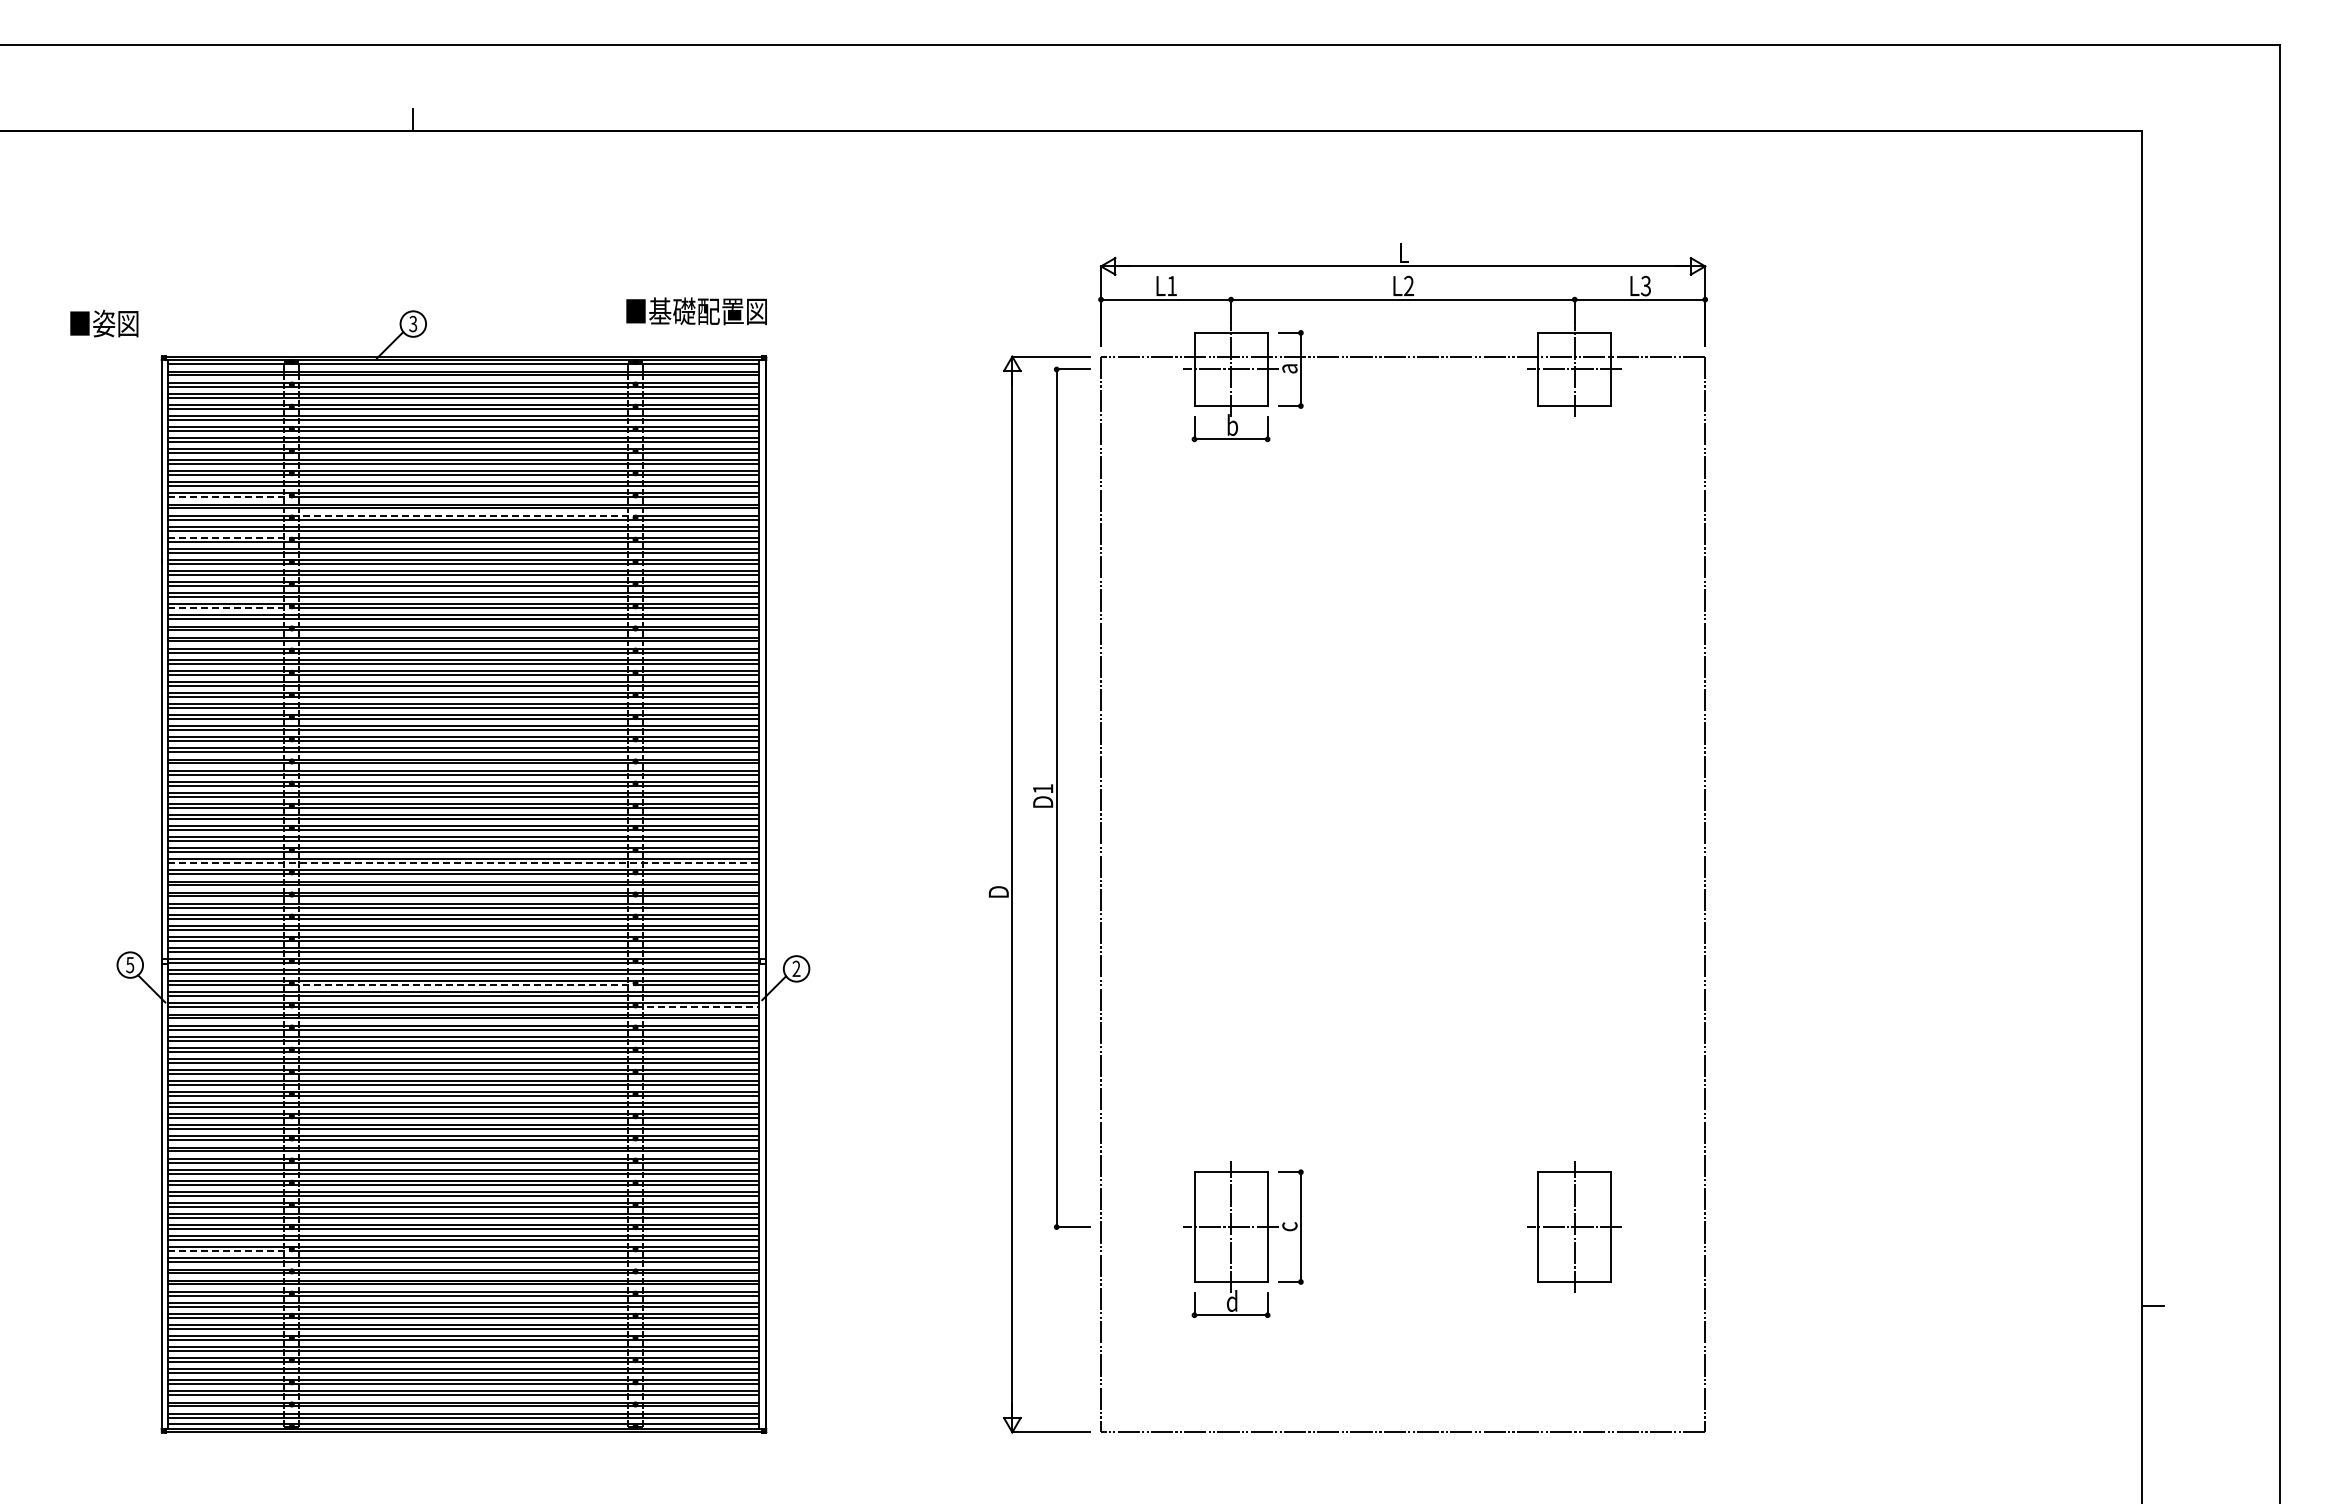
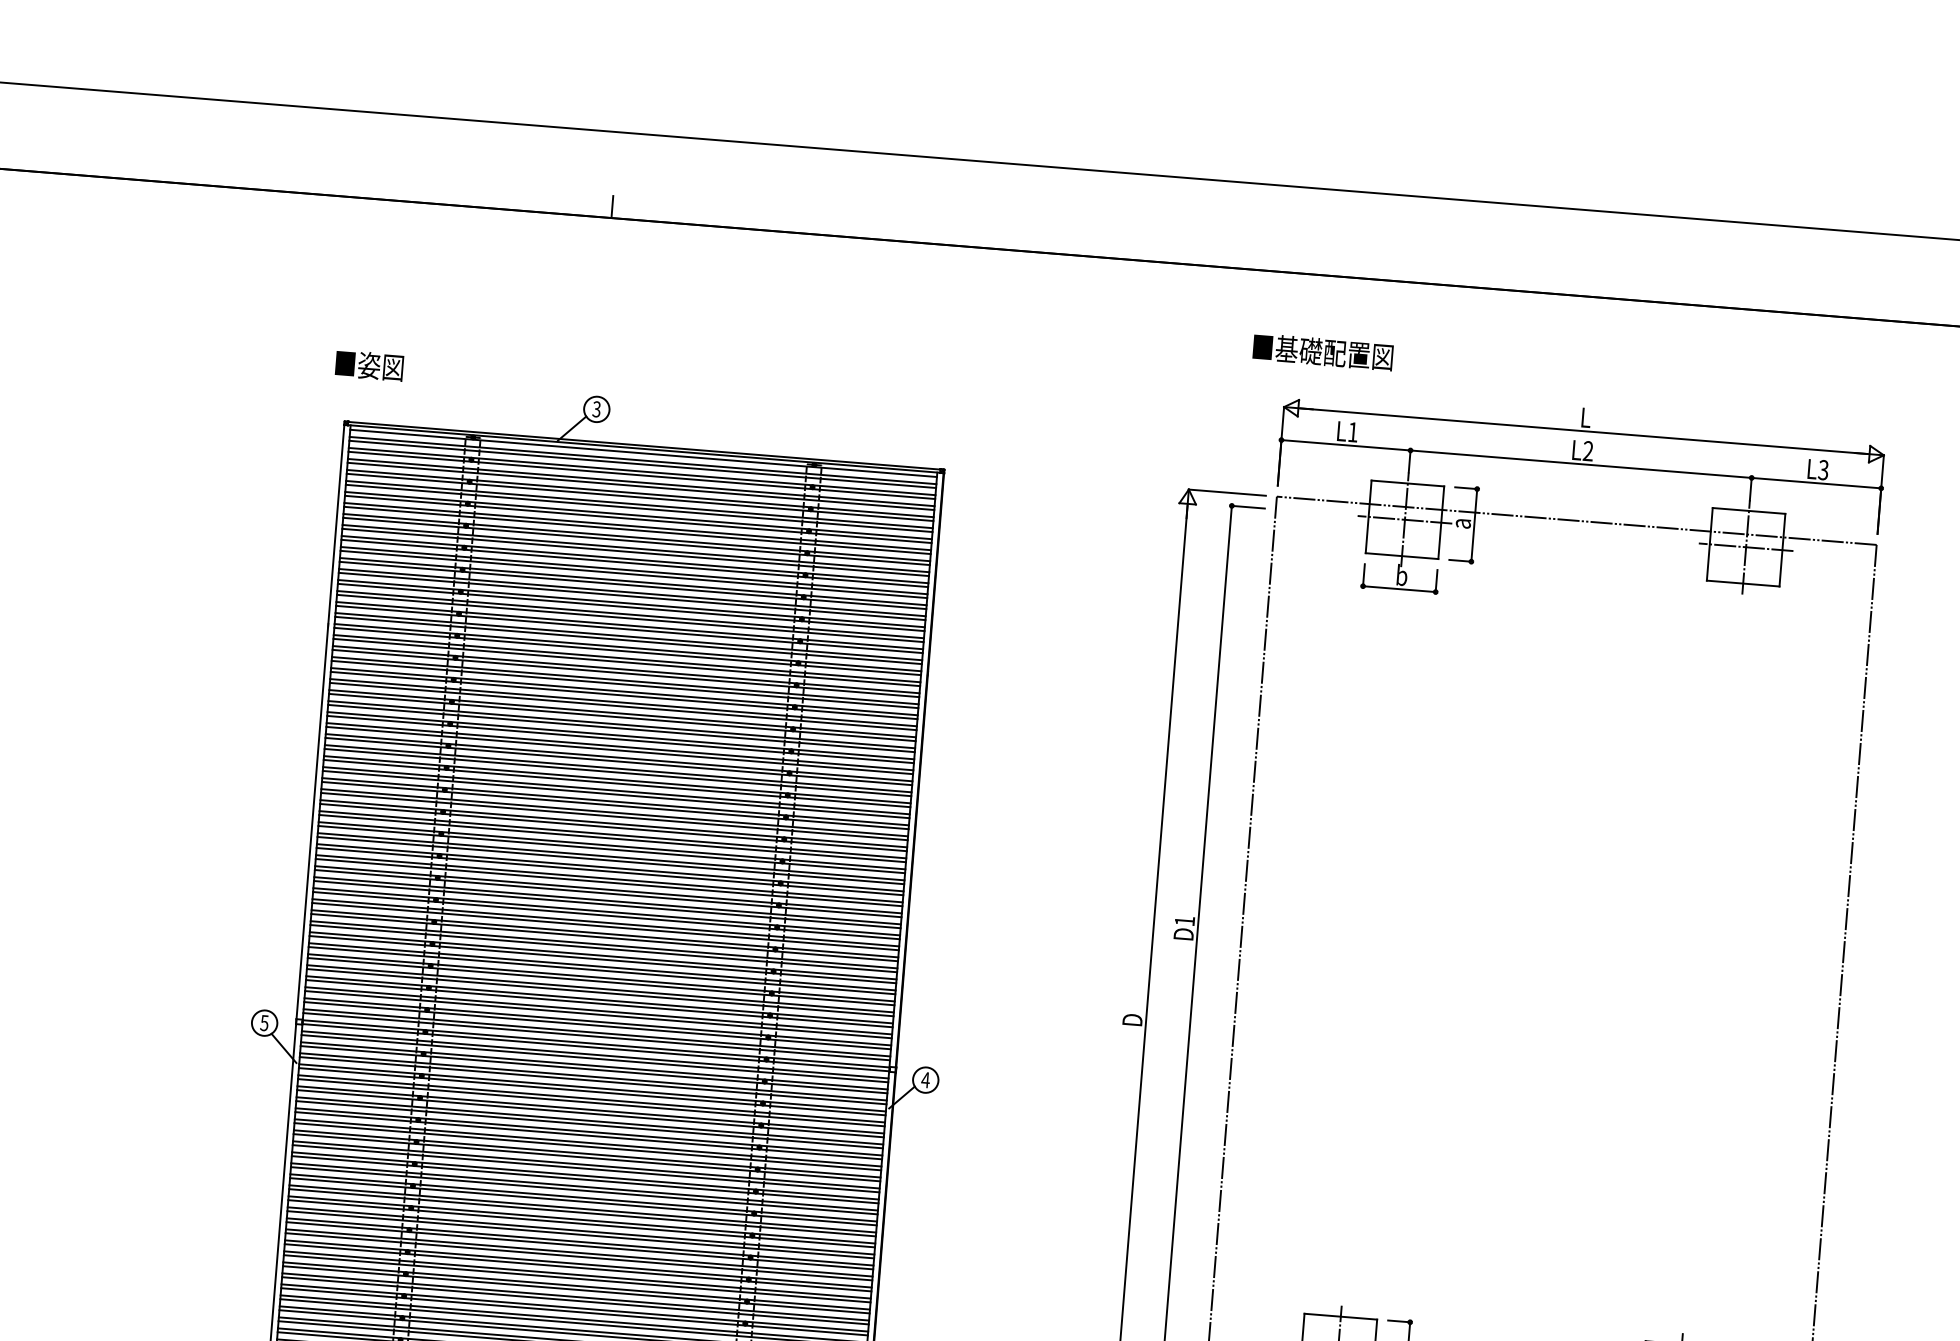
text: (696, 311) -> (1322, 352), moved
text: (104, 323) -> (369, 365), moved
line: (229, 497) -> (400, 566), dashed -> solid
line: (464, 515) -> (632, 603), dashed -> solid
line: (229, 537) -> (397, 606), dashed -> solid
line: (229, 608) -> (391, 677), dashed -> solid
line: (464, 863) -> (604, 948), dashed -> solid
text: (796, 968) -> (925, 1079), 2 -> 4
line: (464, 985) -> (594, 1070), dashed -> solid
line: (697, 1007) -> (824, 1110), dashed -> solid
line: (229, 1251) -> (340, 1315), dashed -> solid

